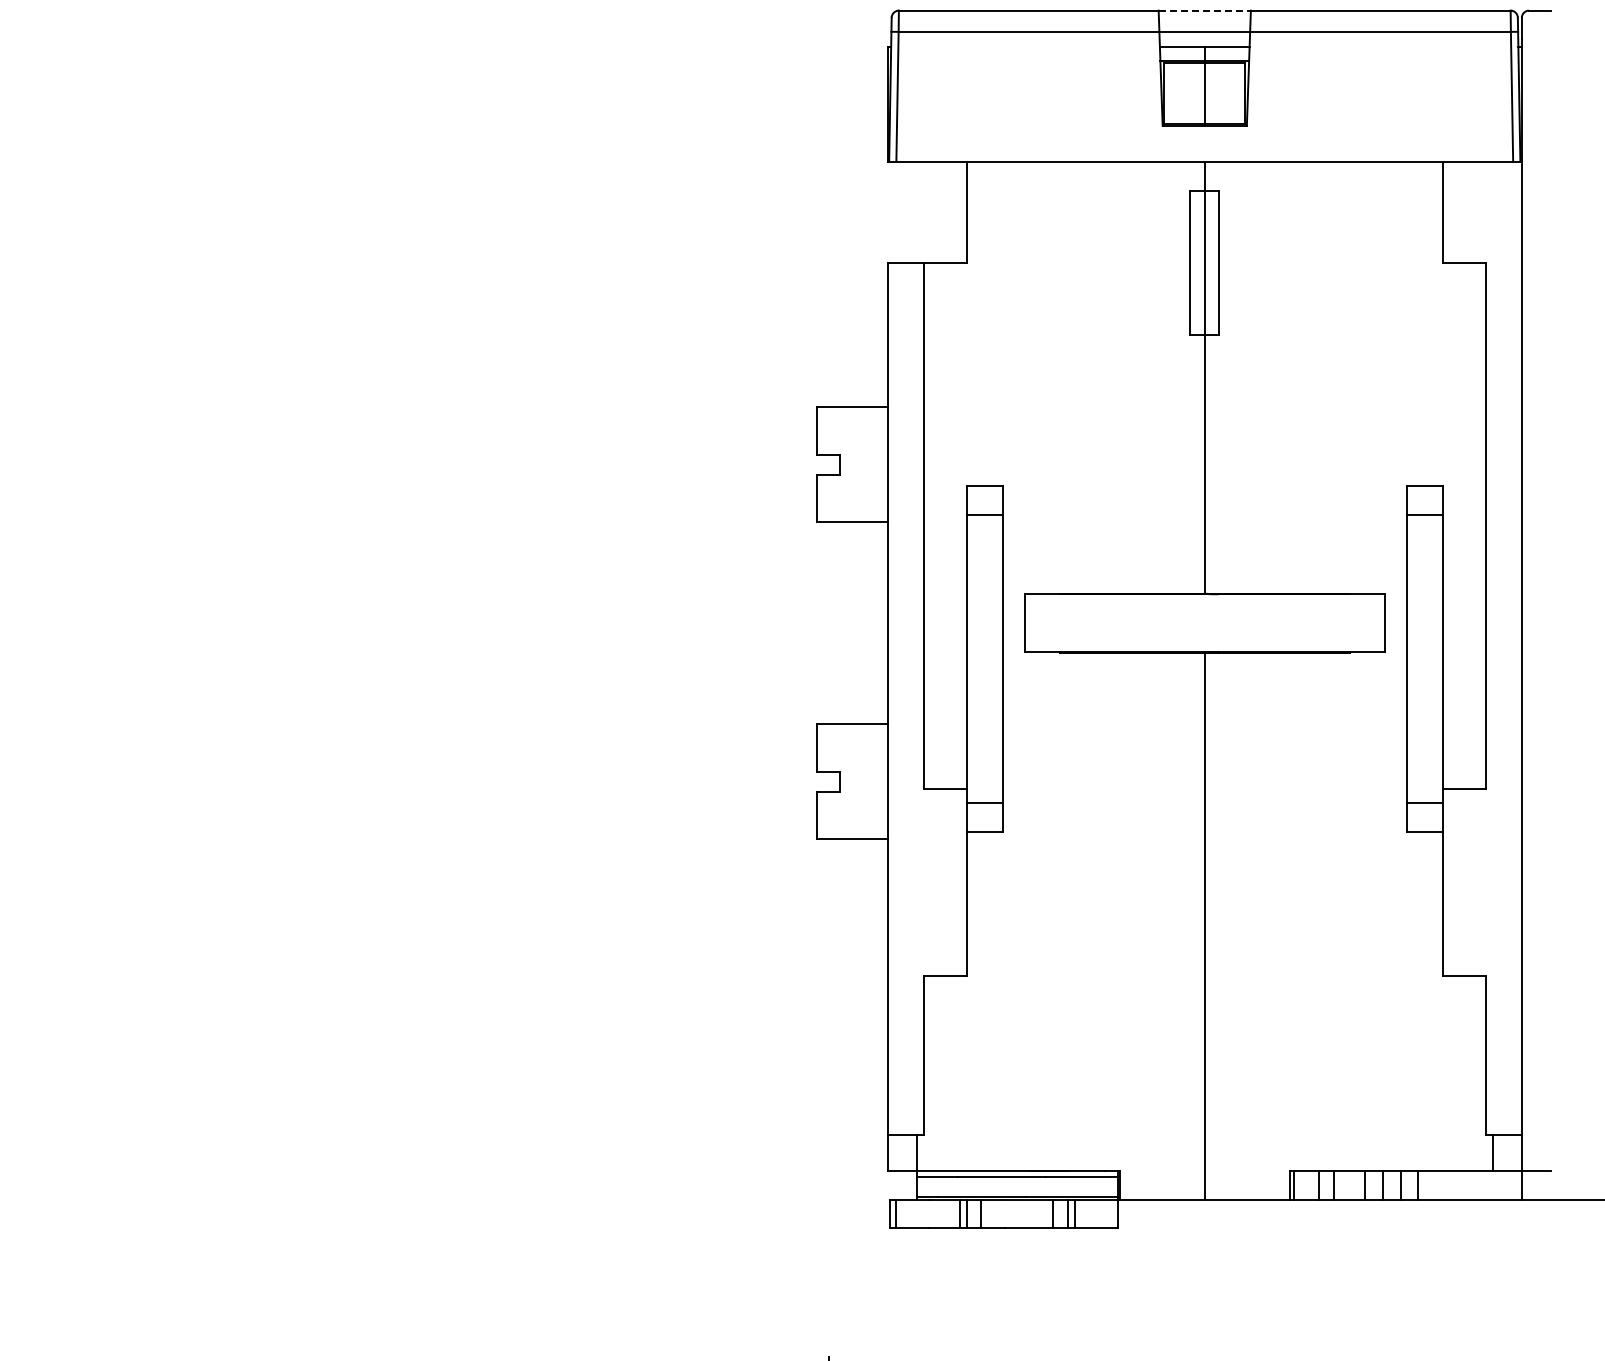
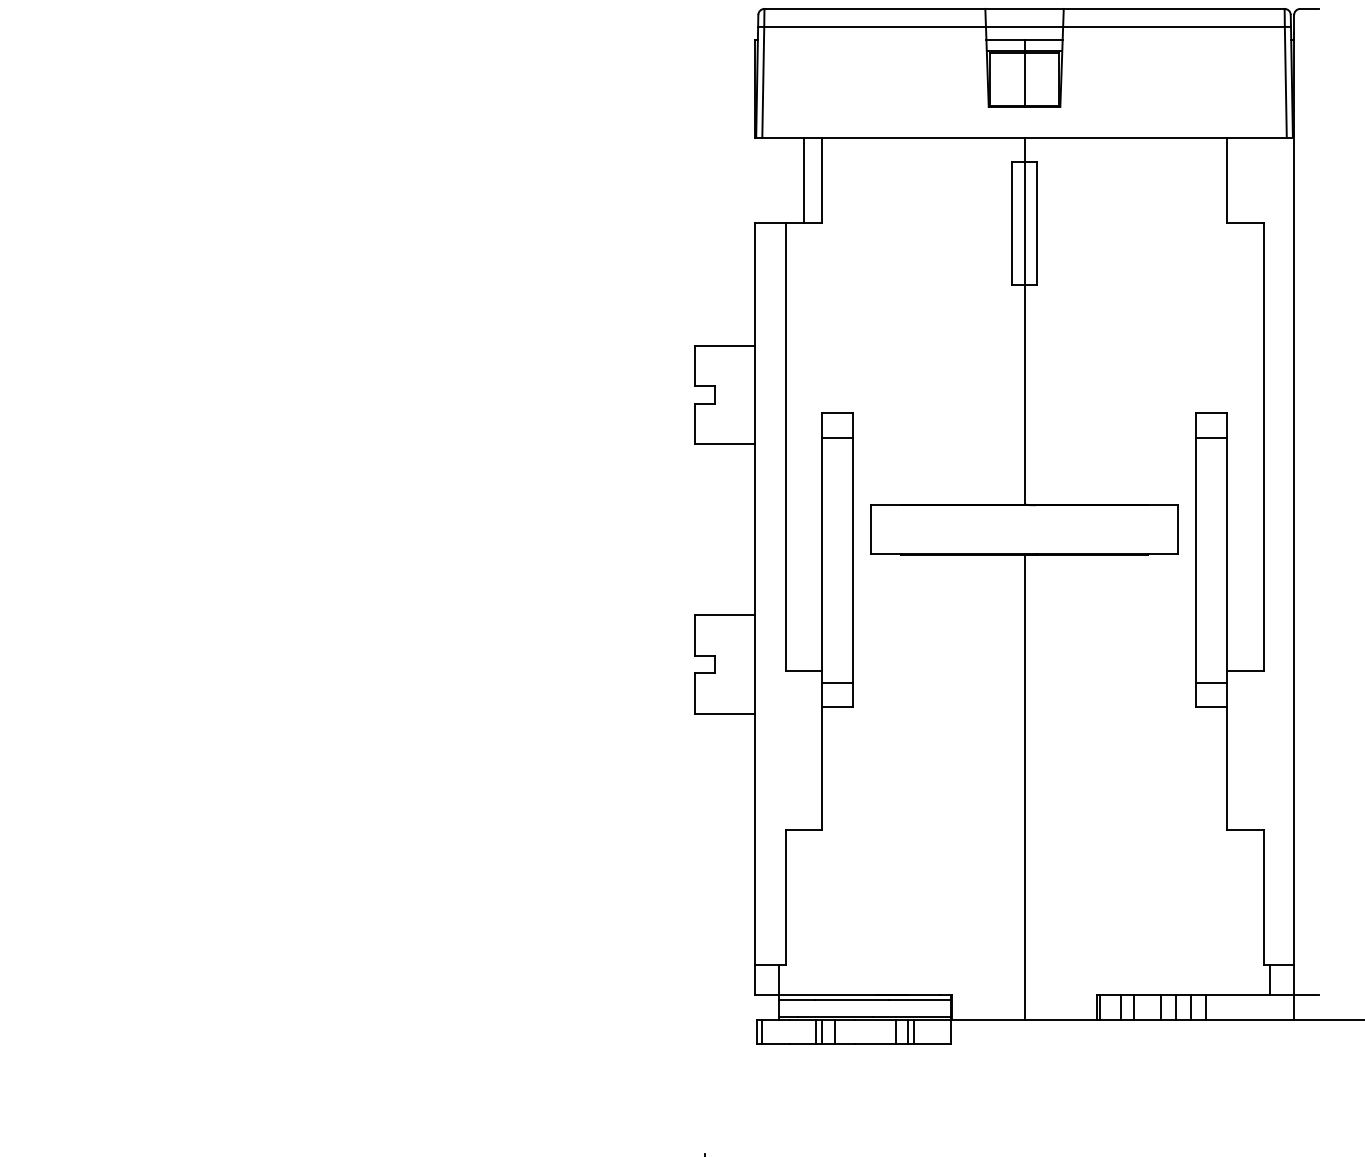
line: (1205, 10) -> (1025, 8), dashed -> solid
line: (945, 211) -> (804, 179), added

